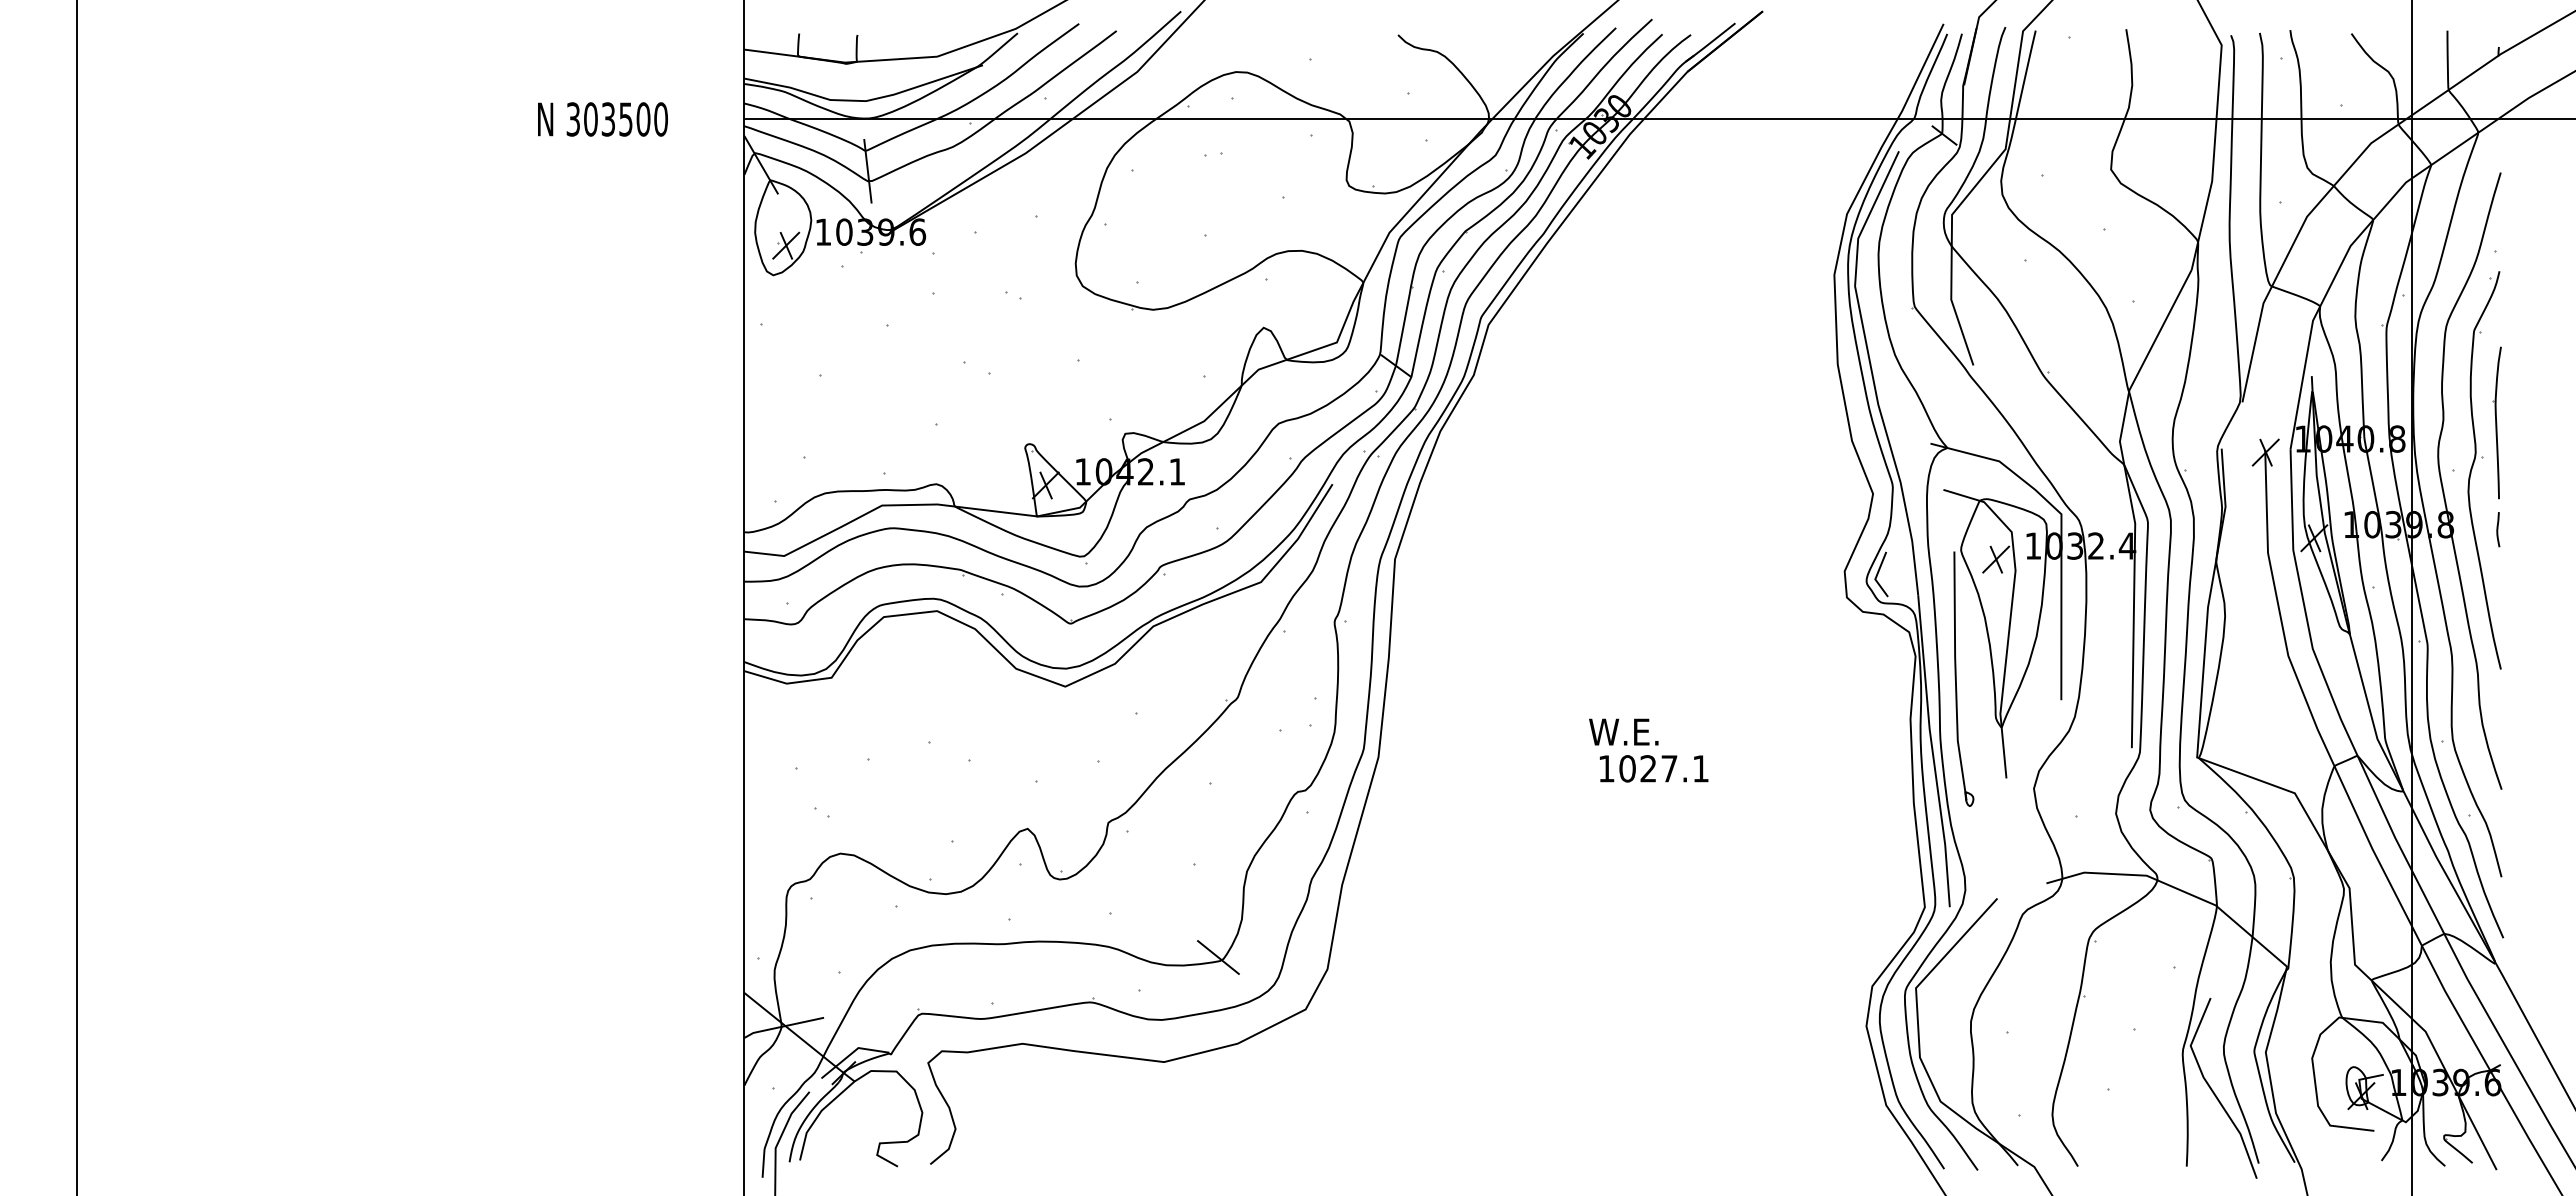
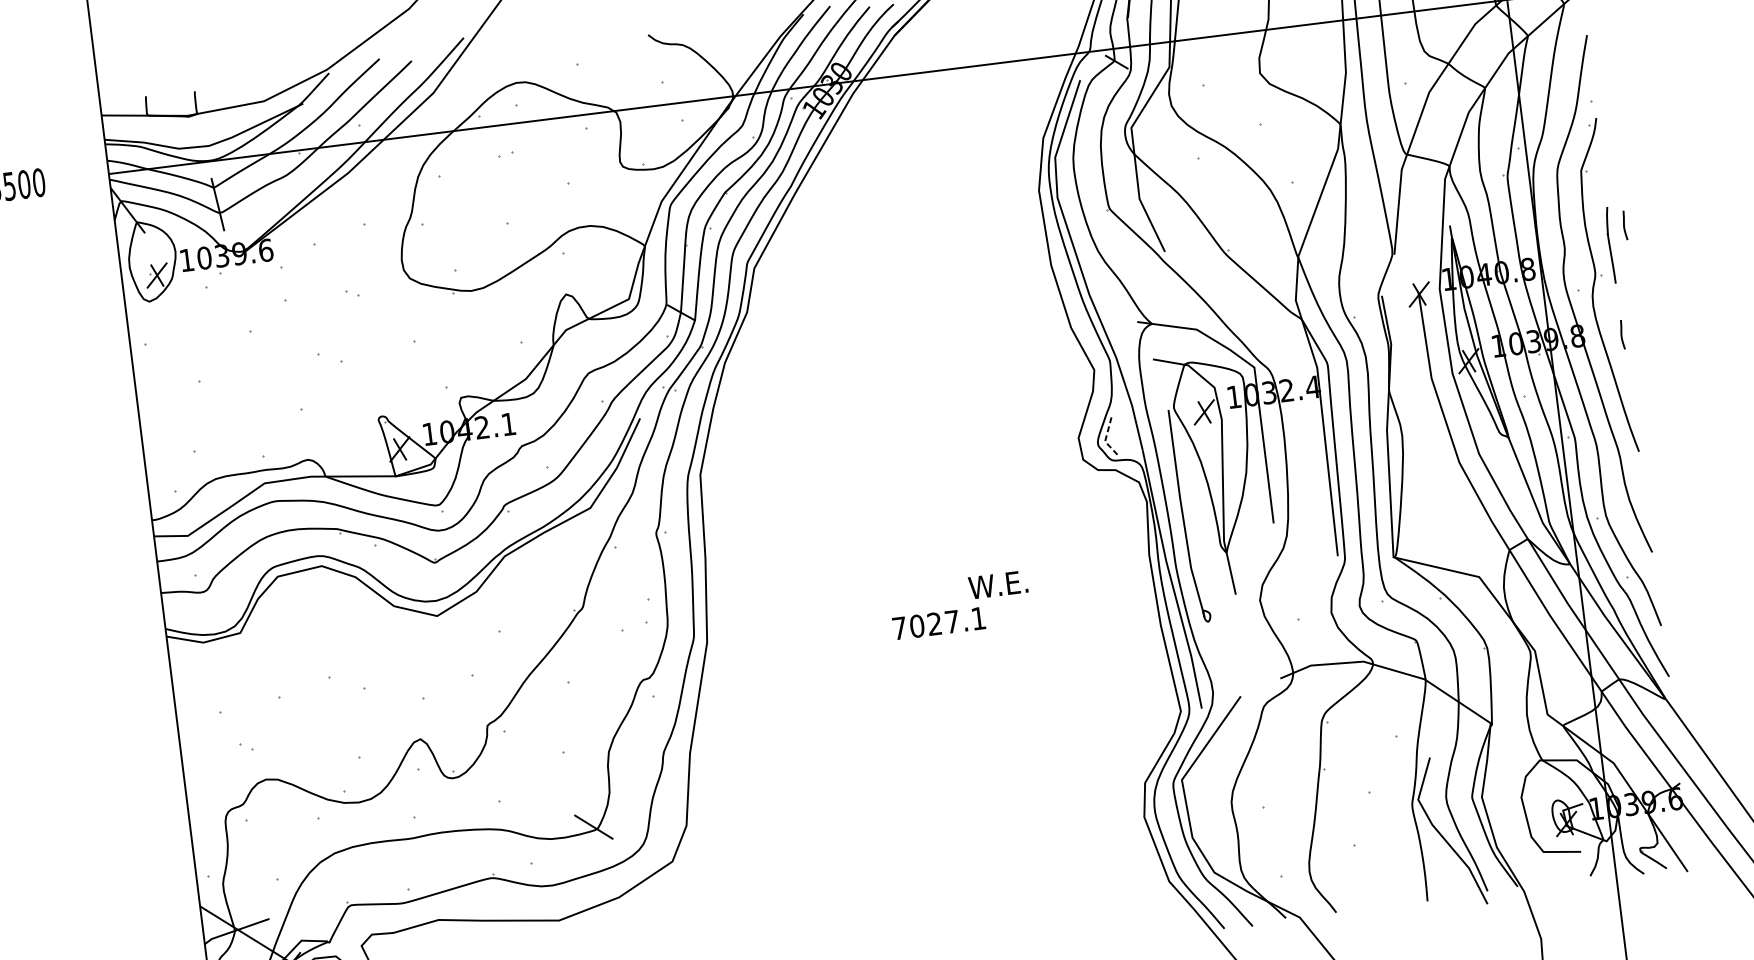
curve: (2517, 401) -> (1624, 225), added
part: (2496, 422) -> (1609, 245), size x0.6
line: (1876, 576) -> (1105, 439), solid -> dashed
text: (1623, 731) -> (997, 584), moved
text: (1606, 768) -> (899, 628), 1027.1 -> 7027.1

